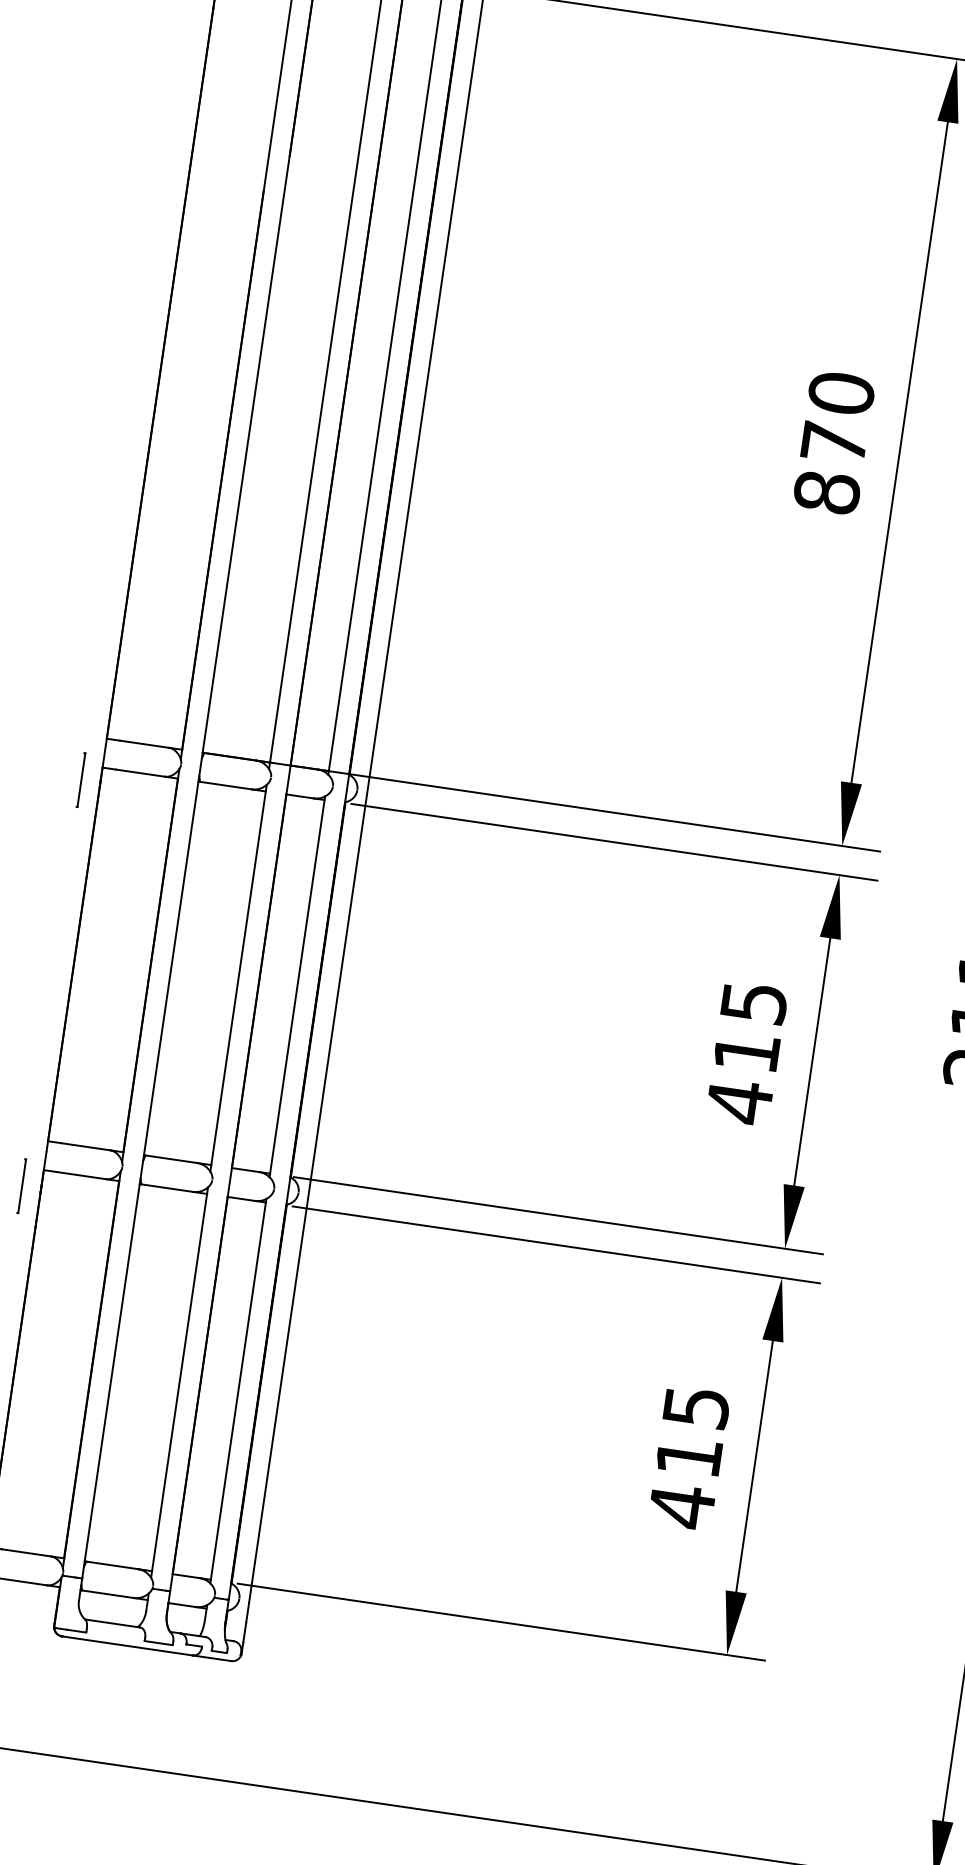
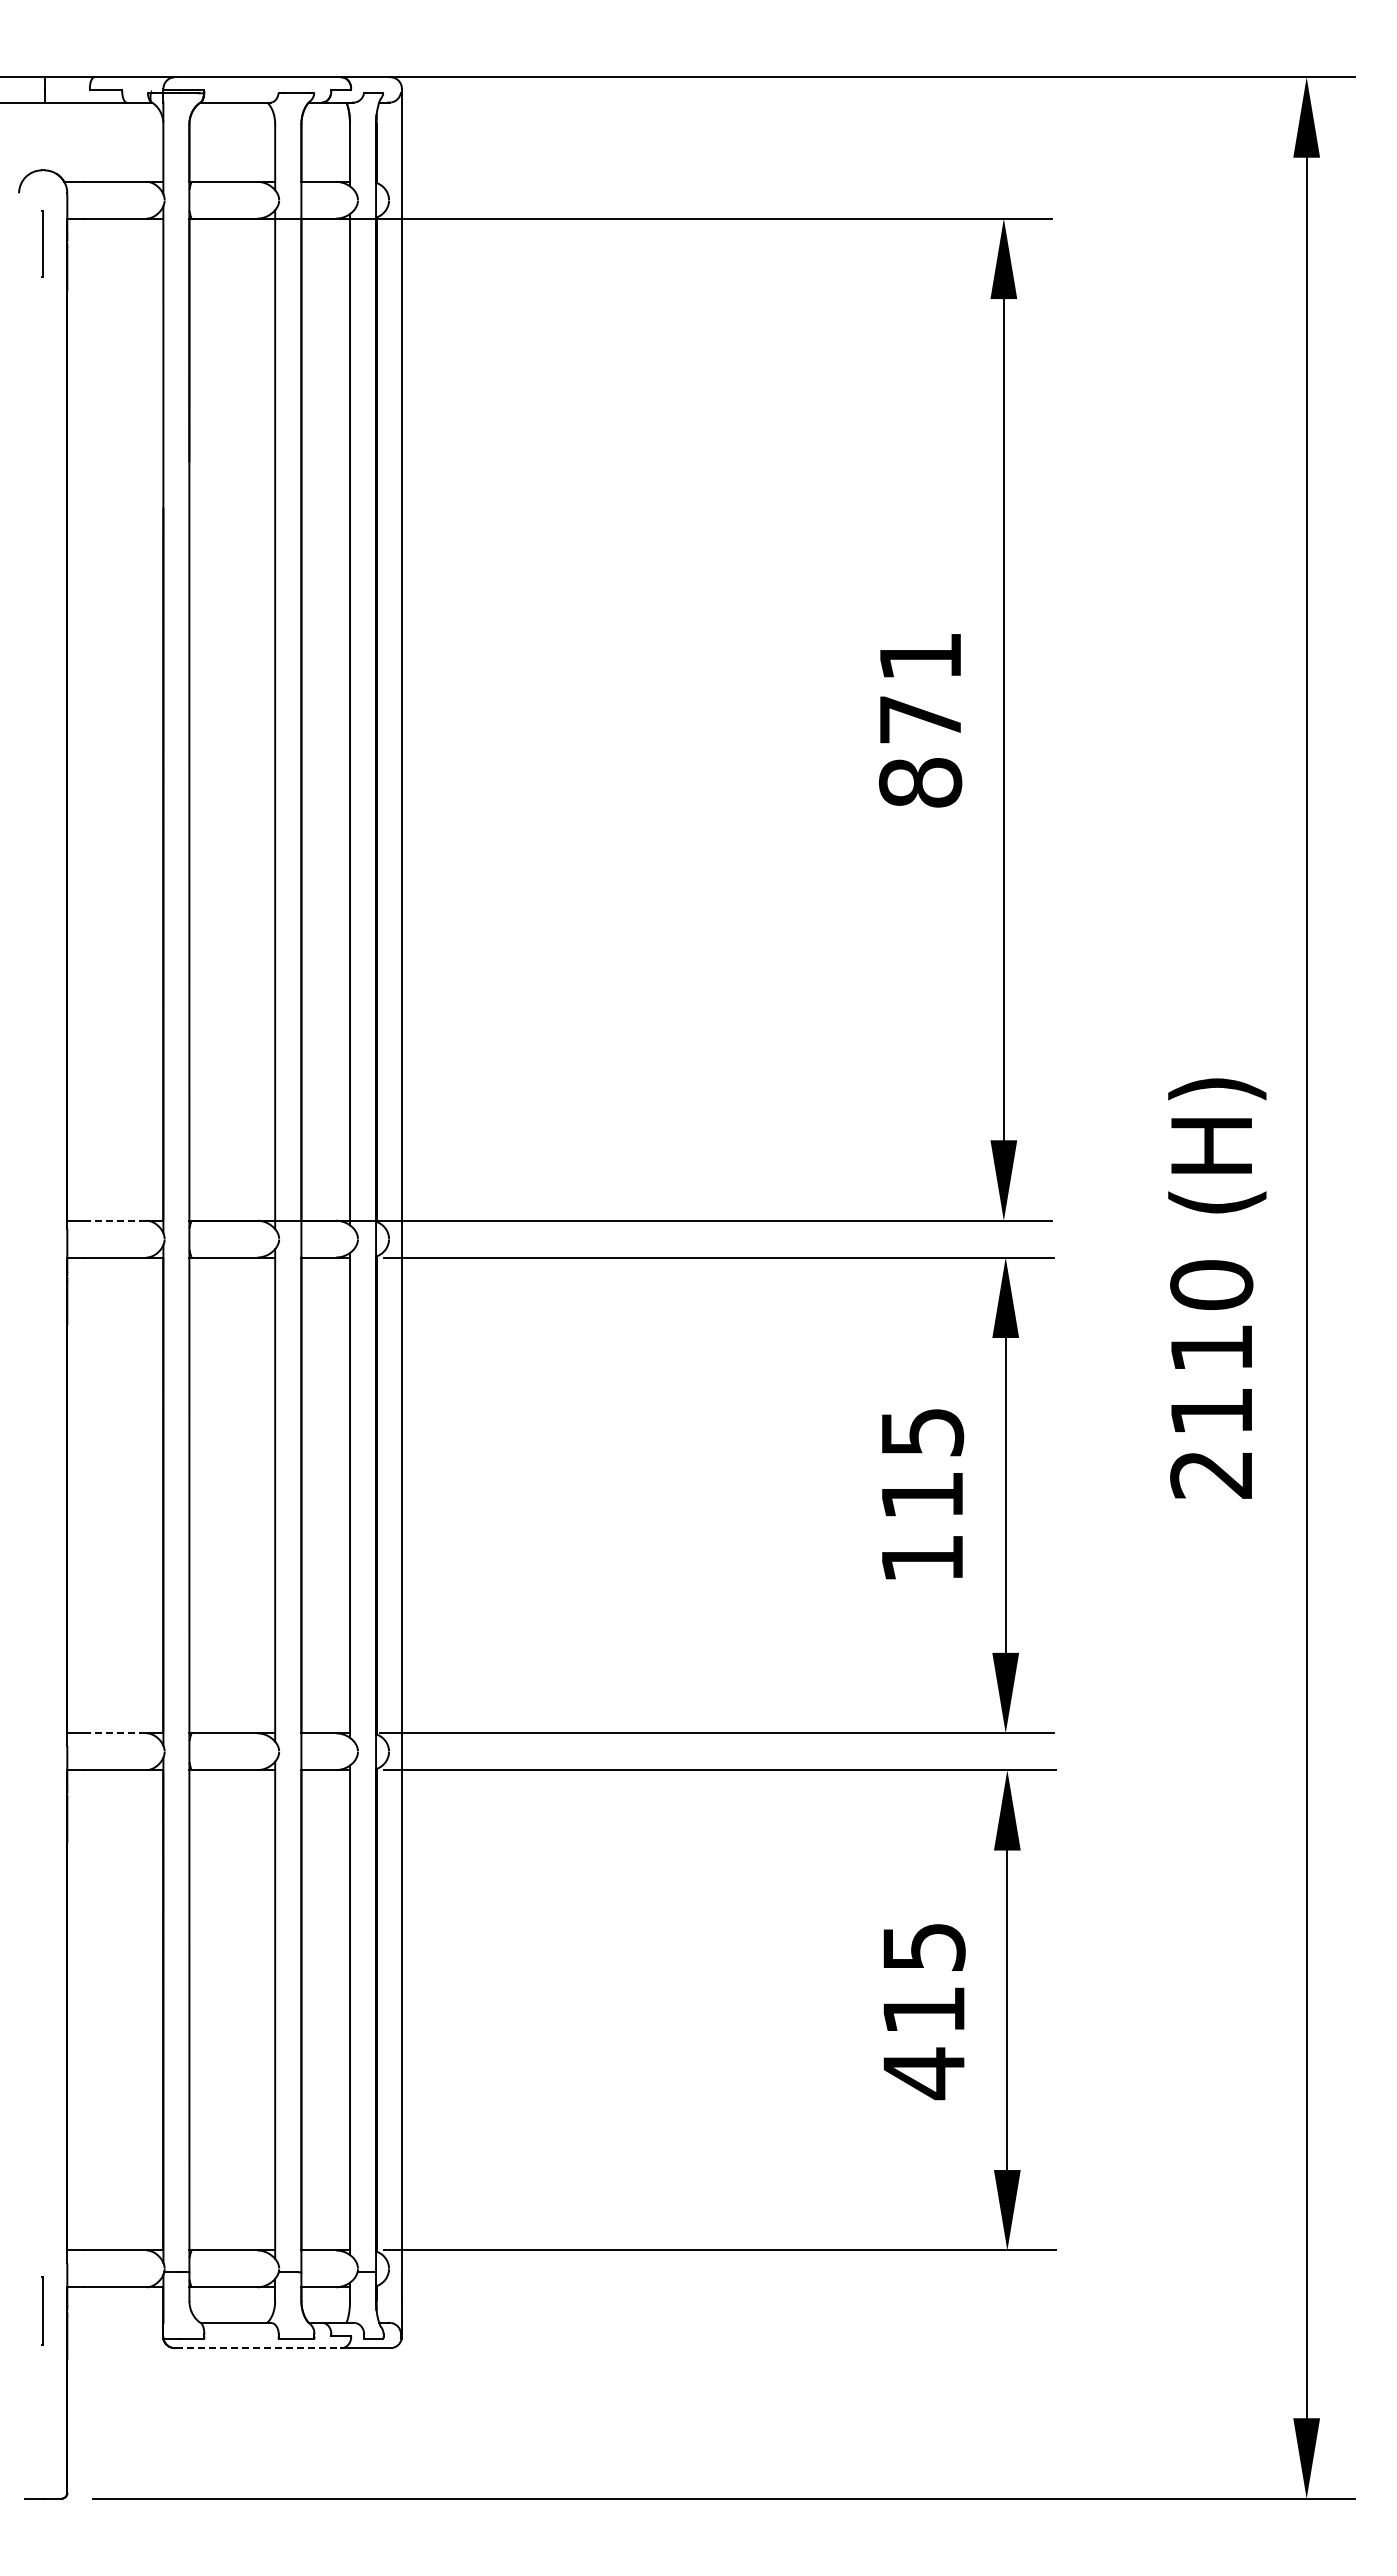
text: (841, 393) -> (920, 656), 870 -> 871
line: (144, 744) -> (115, 1220), solid -> dashed
line: (80, 779) -> (42, 1276), removed
text: (739, 1101) -> (922, 1558), 415 -> 115
line: (85, 1146) -> (115, 1733), solid -> dashed
line: (21, 1185) -> (42, 1793), removed
line: (127, 1646) -> (258, 2348), solid -> dashed

